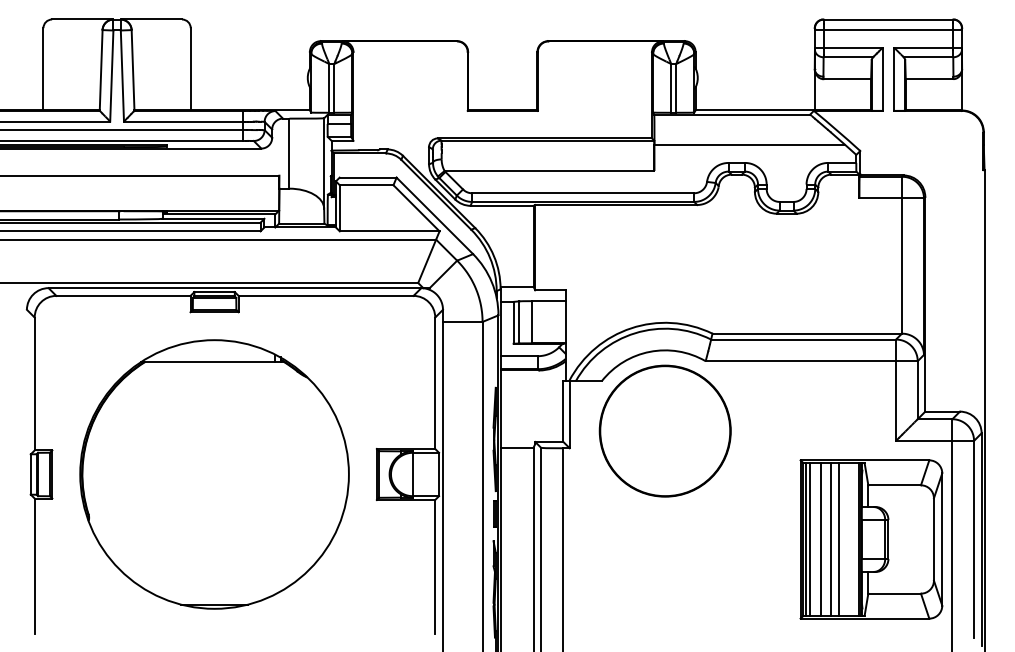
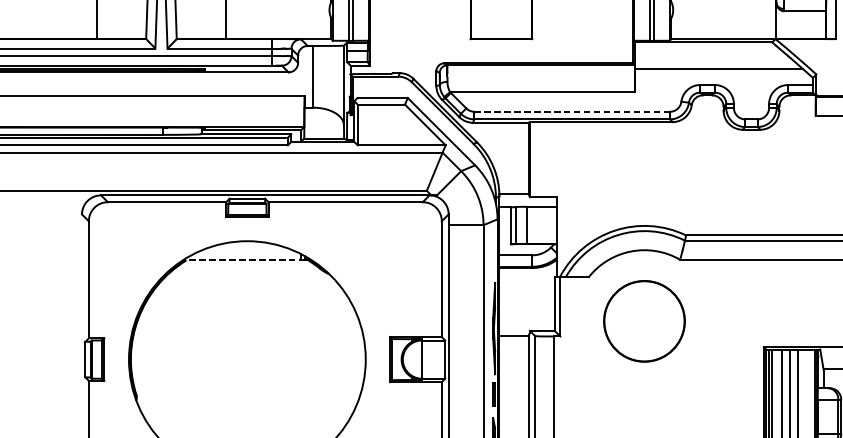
line: (583, 193) -> (572, 111), solid -> dashed
line: (210, 361) -> (243, 260), solid -> dashed
circle: (664, 430) -> (643, 320), size x0.7

